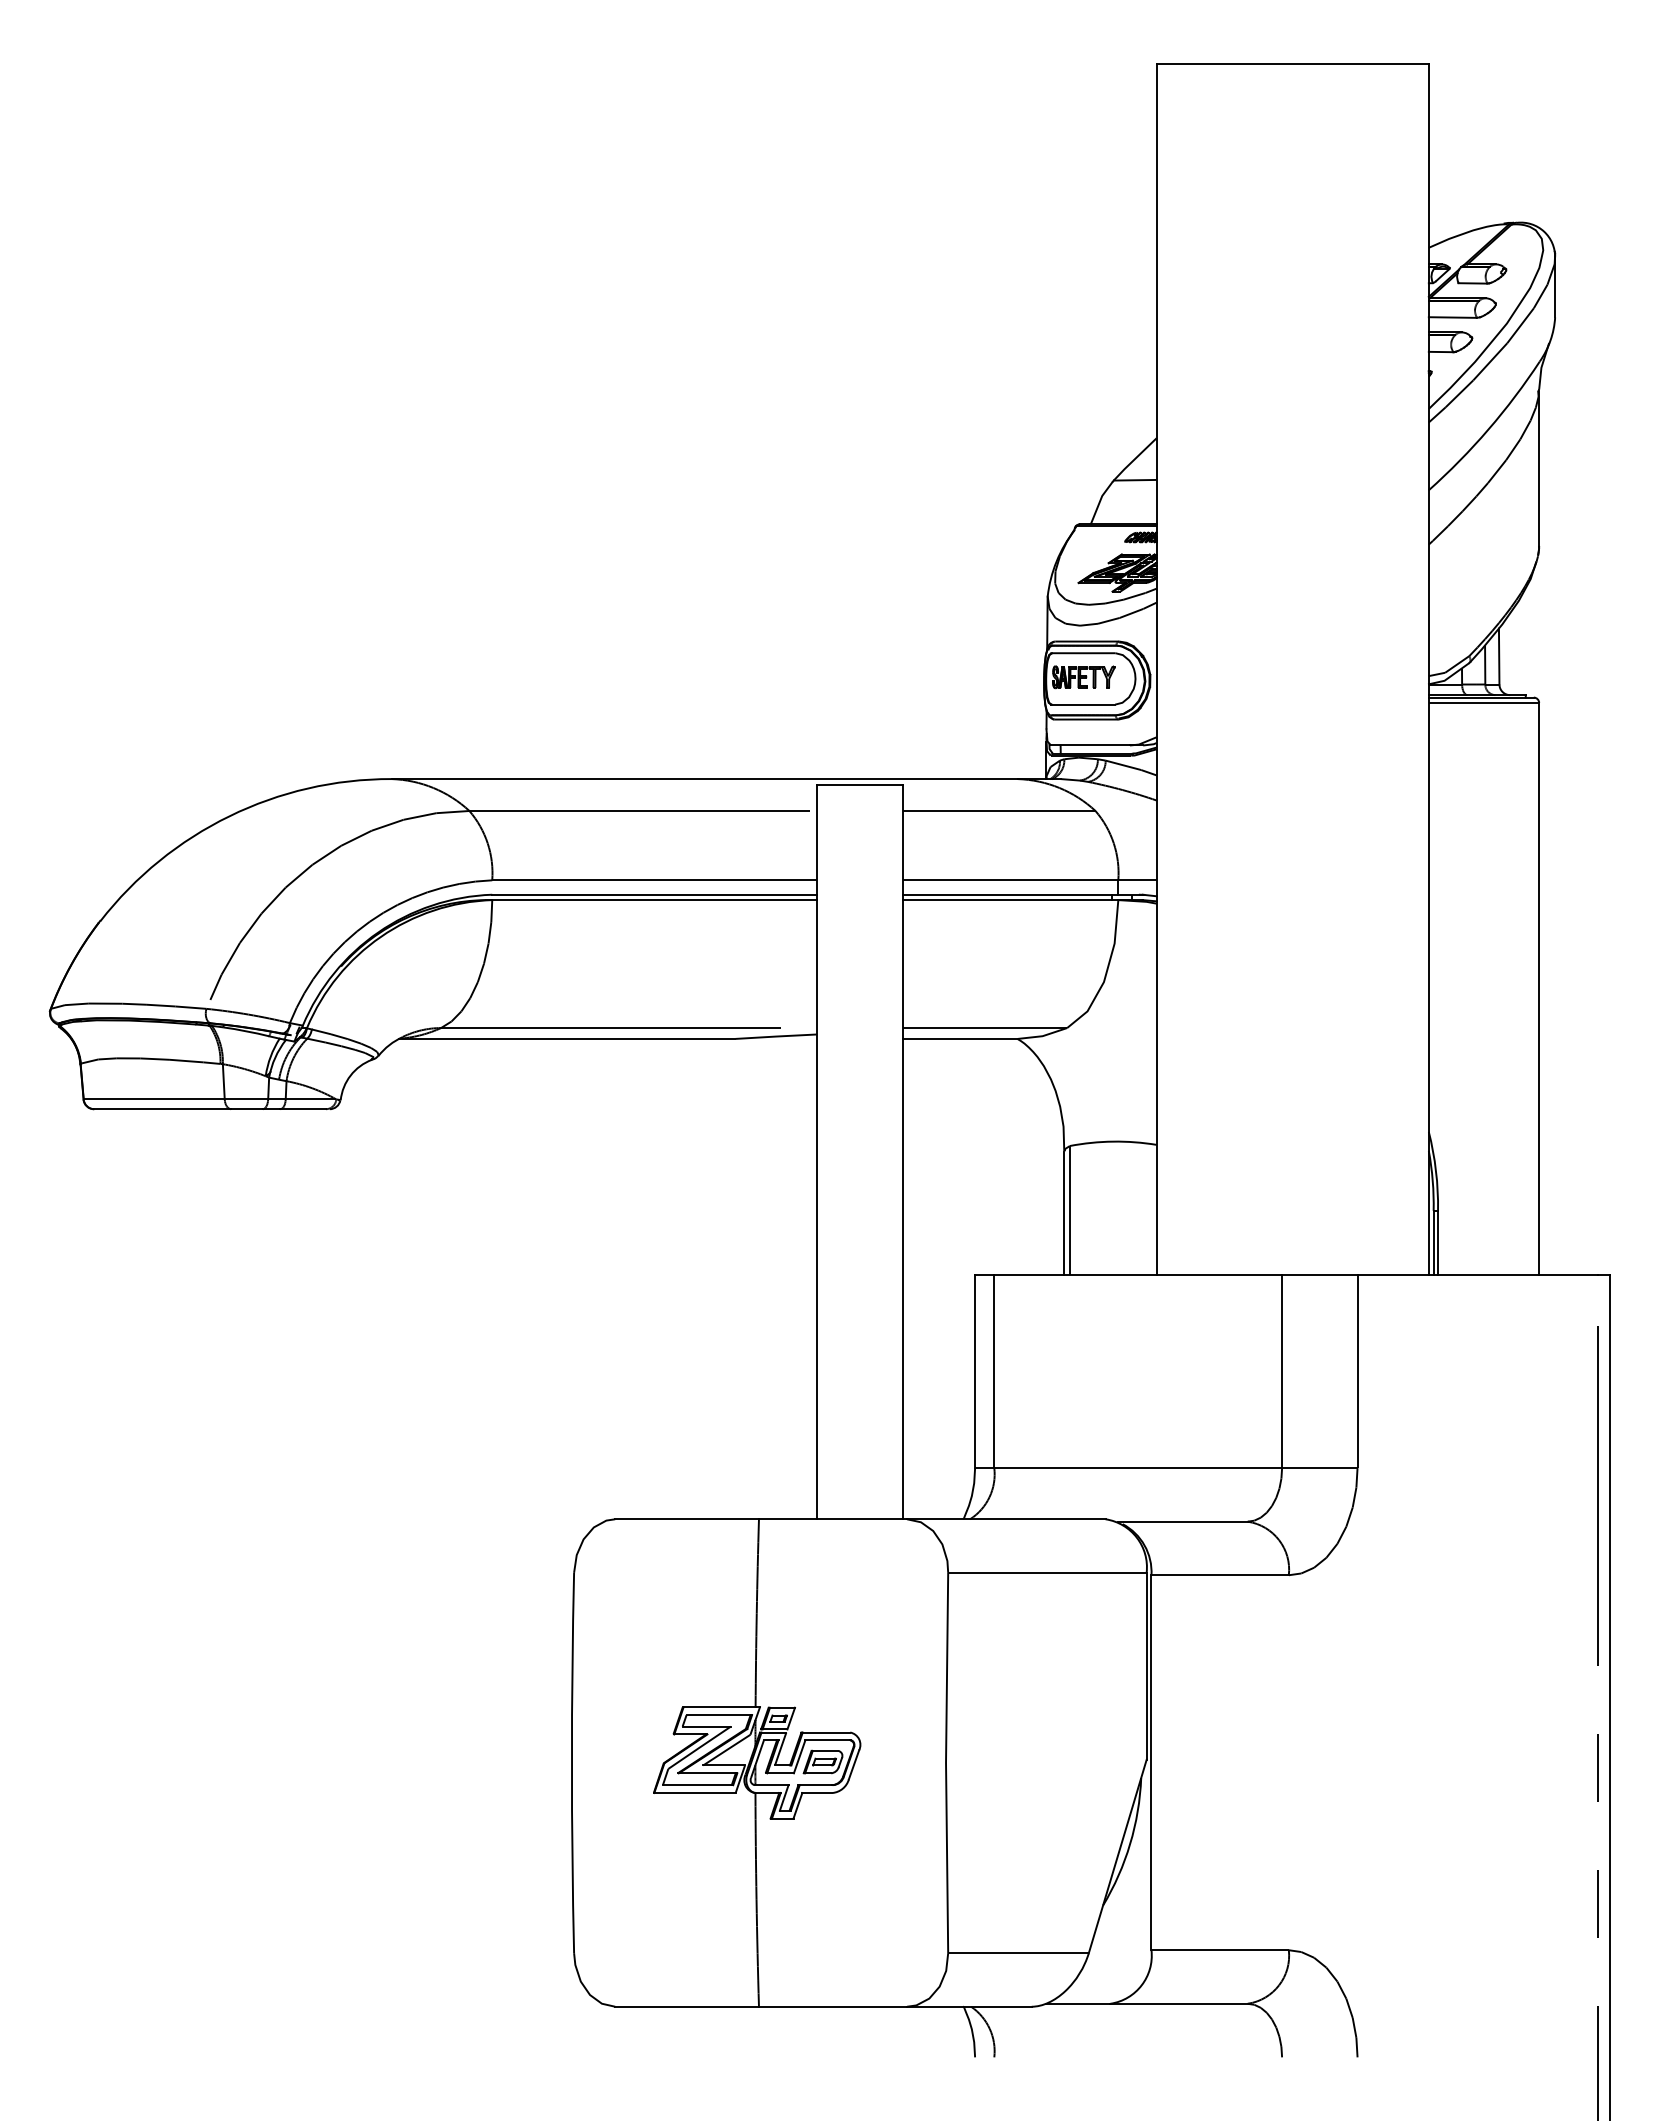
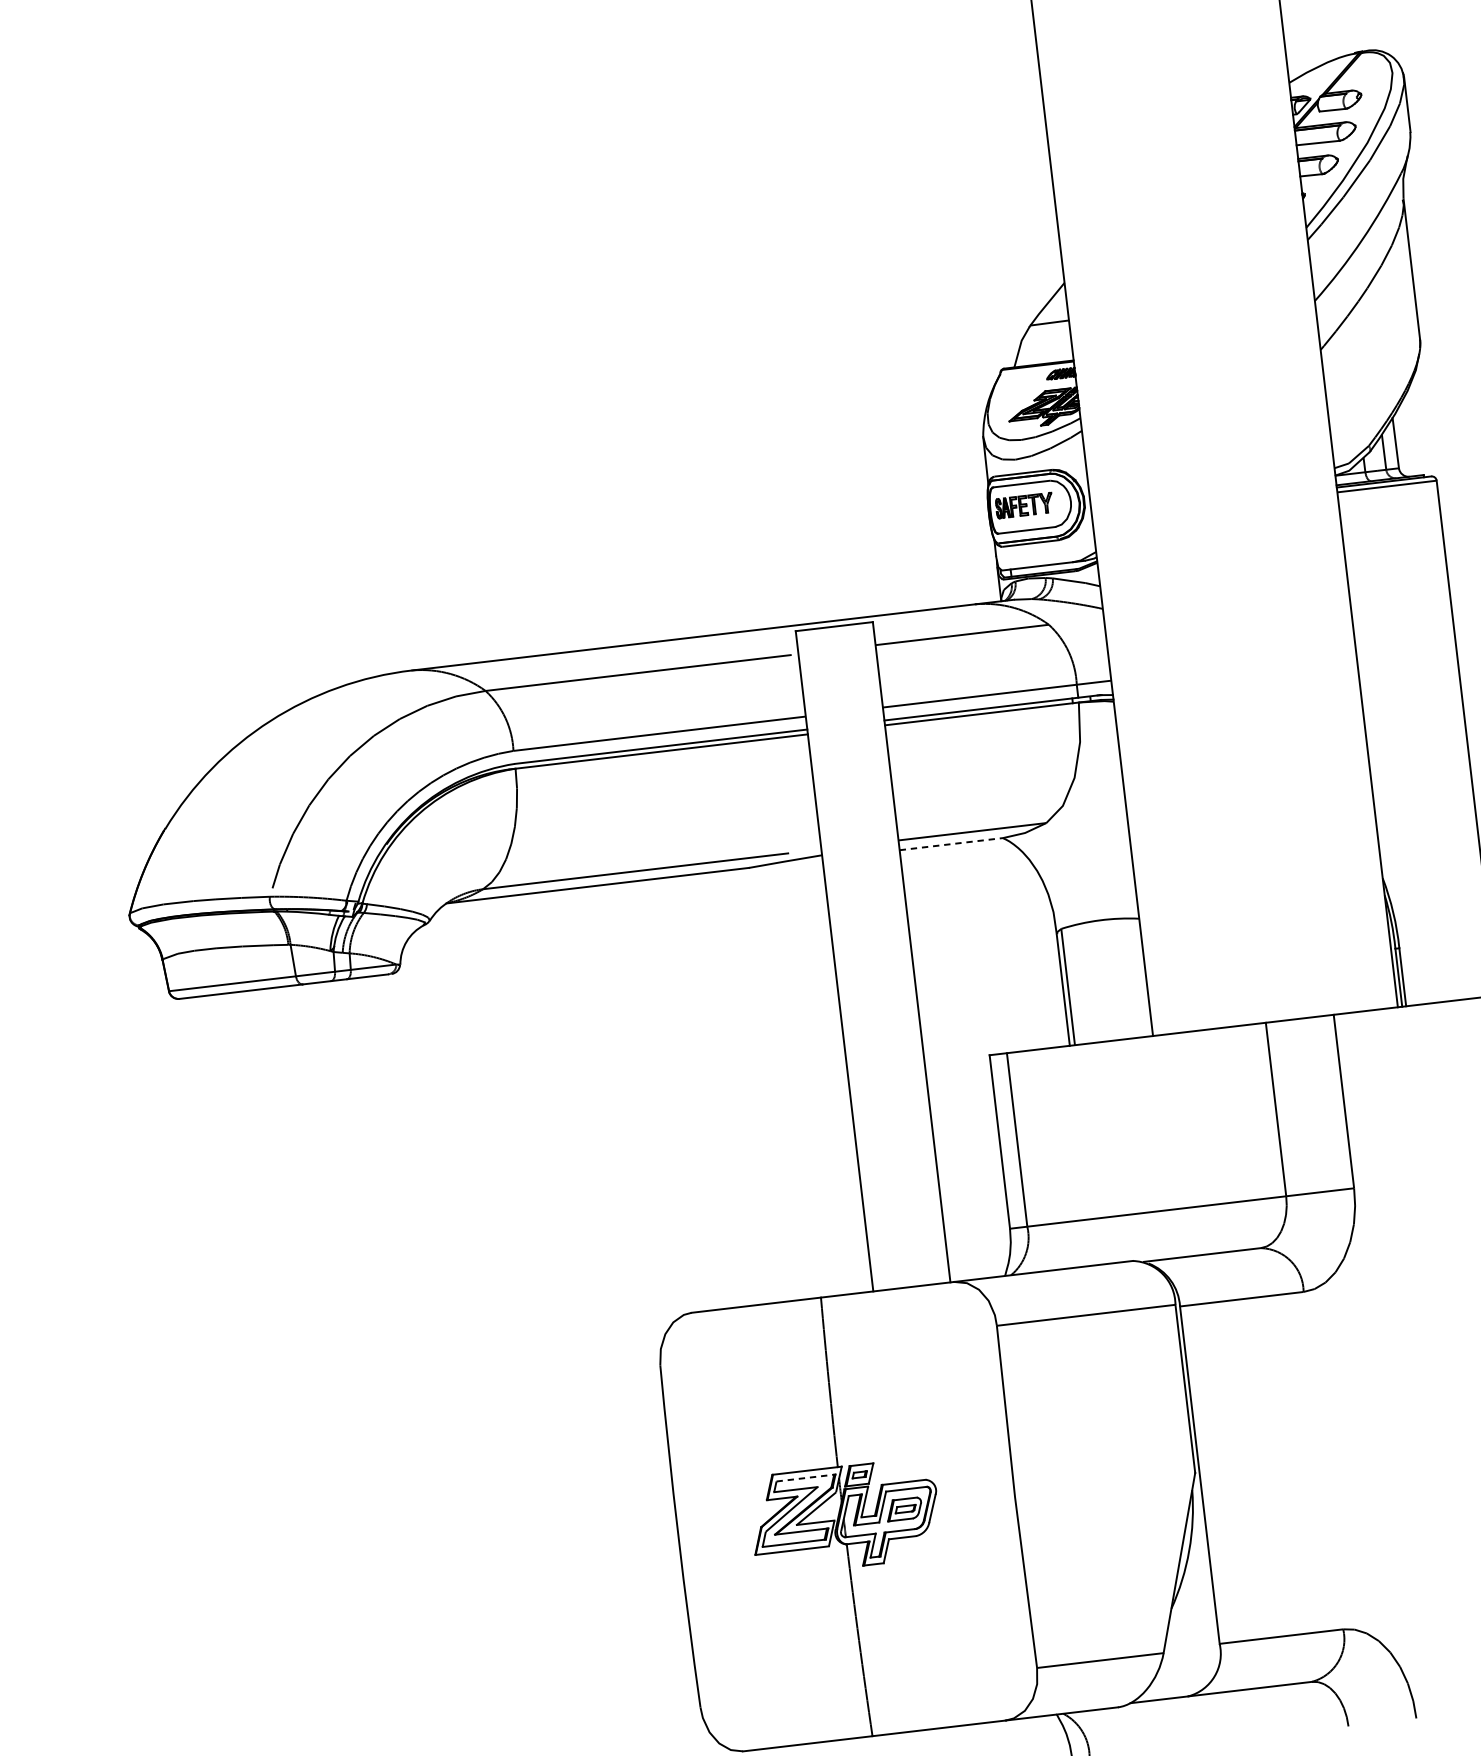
line: (960, 1038) -> (951, 843), solid -> dashed
line: (719, 1715) -> (806, 1478), solid -> dashed

